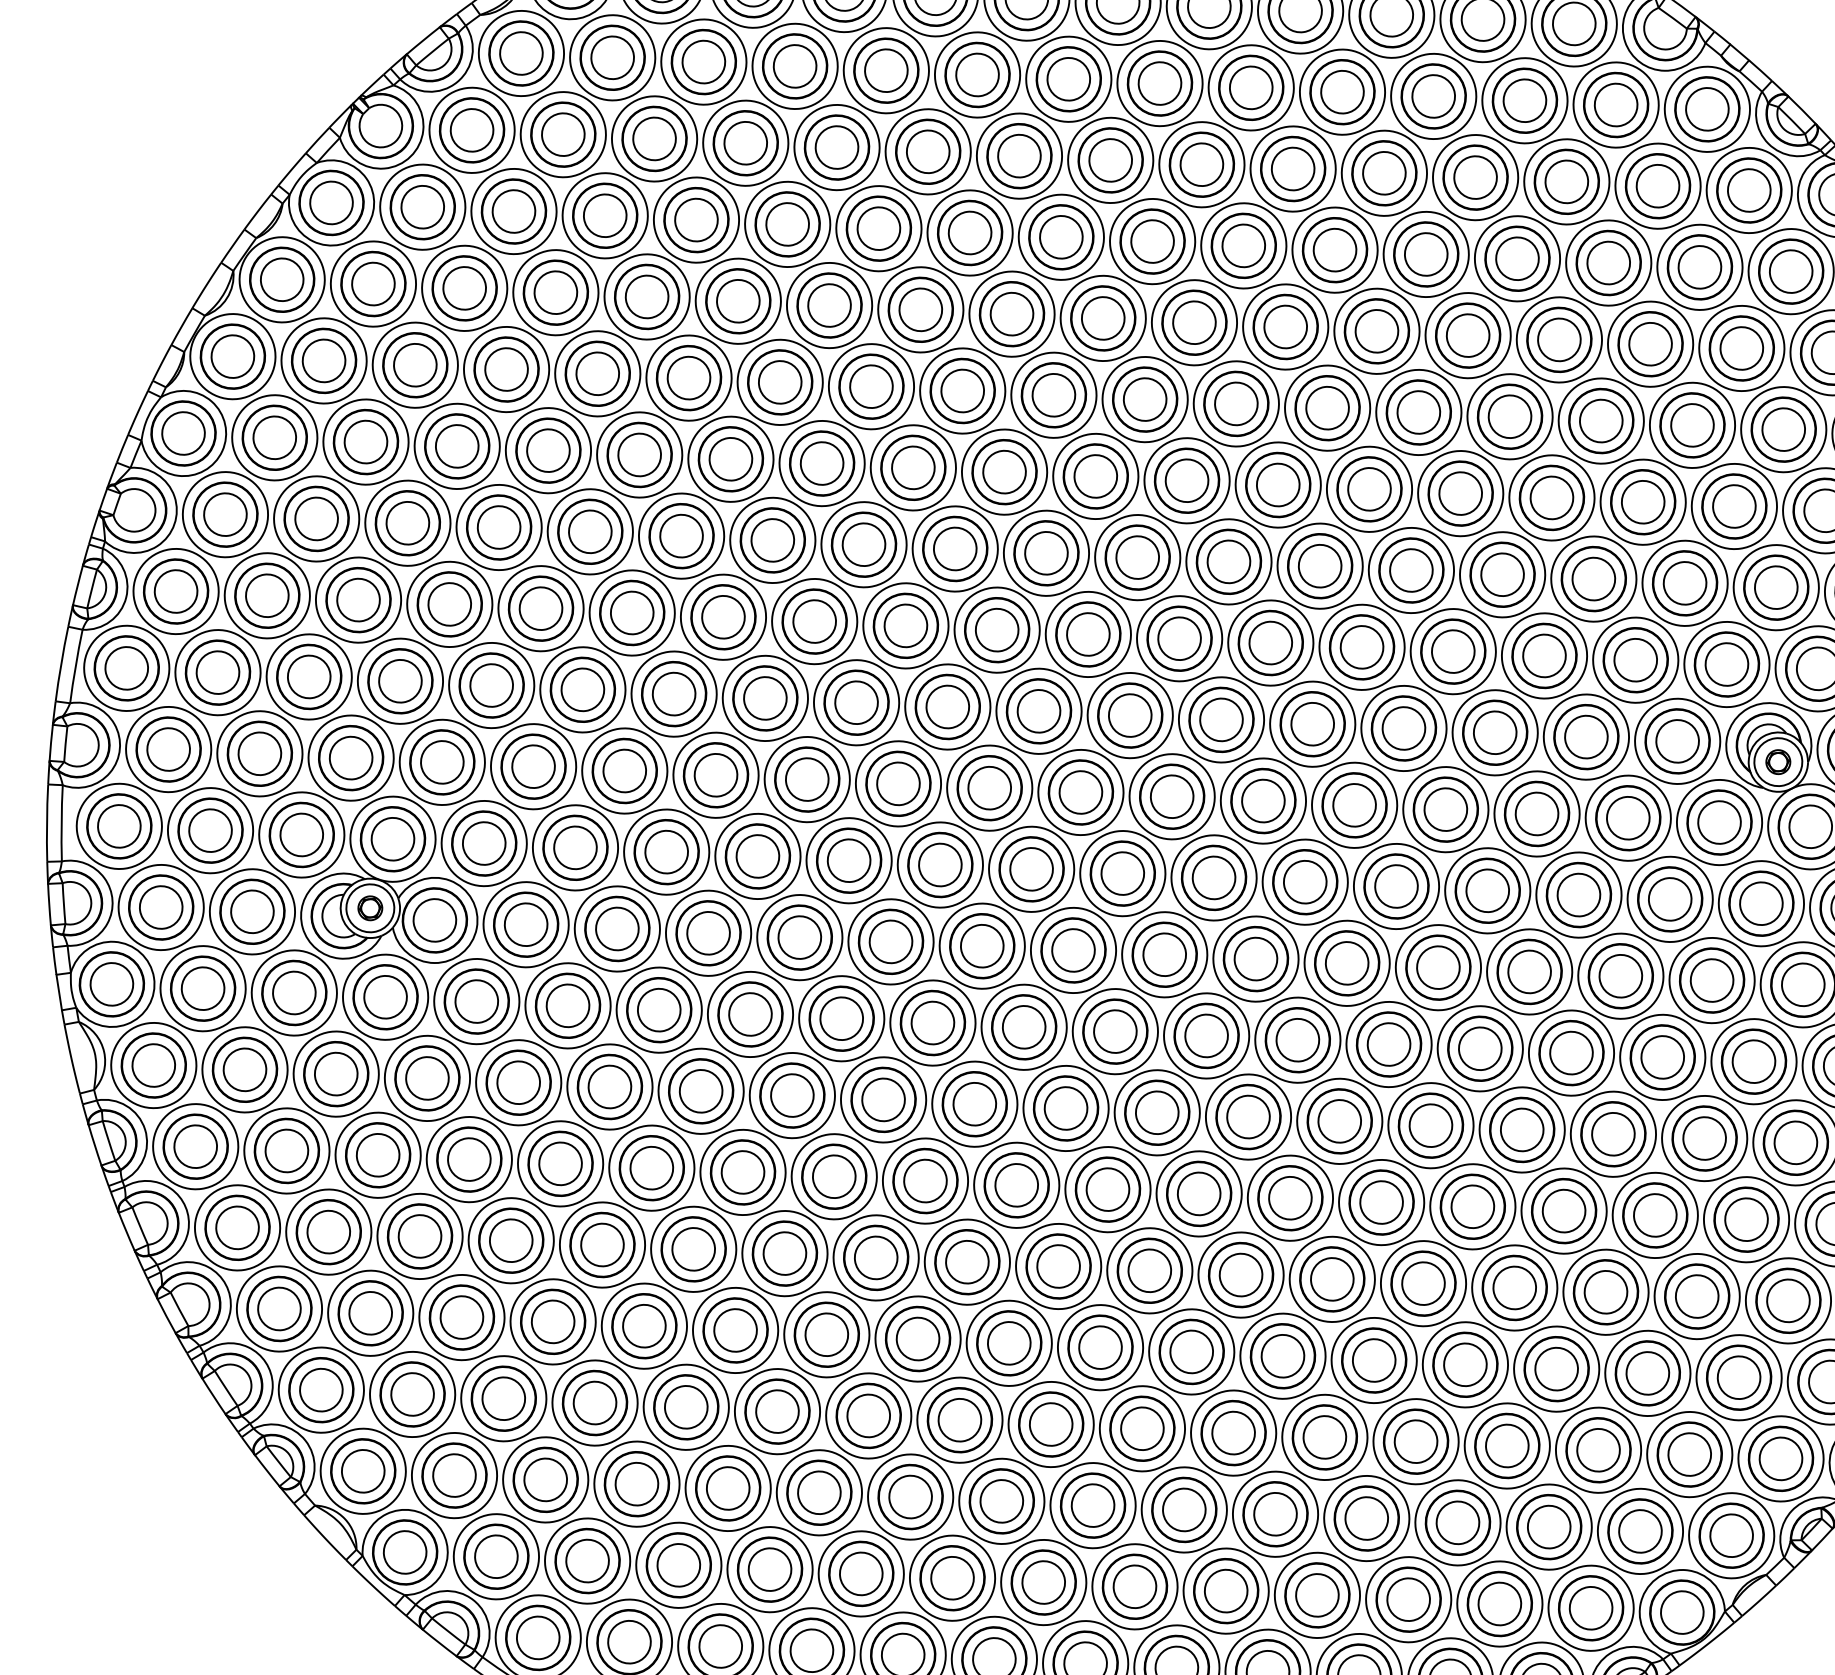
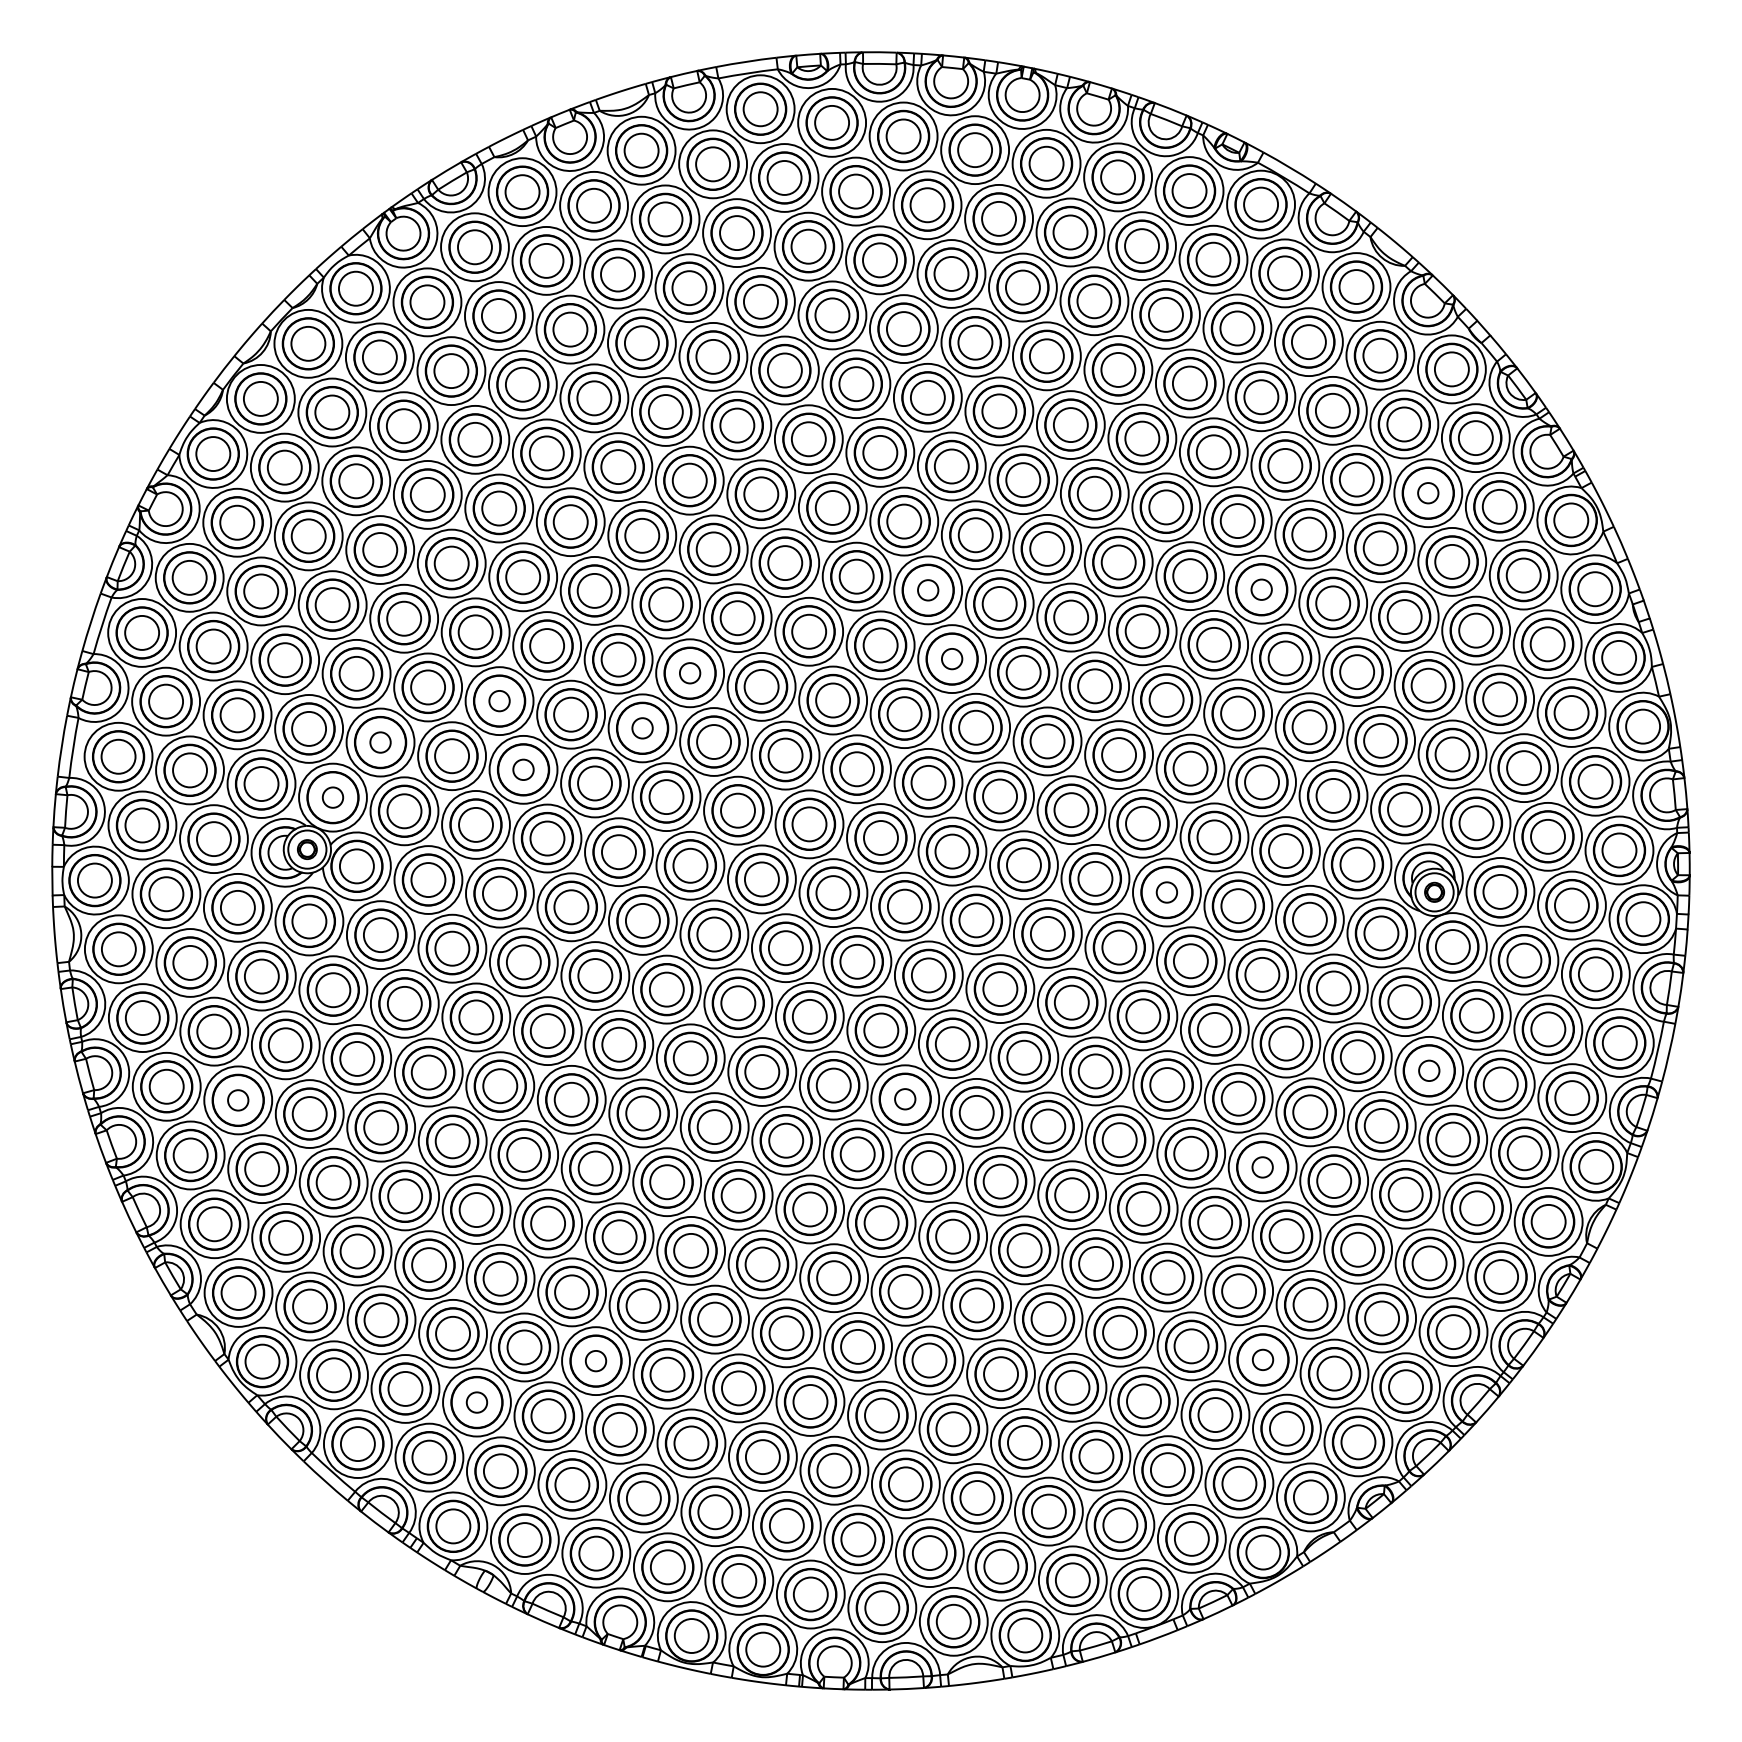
circle: (1700, 267) -> (1428, 493), size x0.6
circle: (1509, 416) -> (1261, 589), size x0.6
circle: (1096, 476) -> (928, 590), size x0.6
circle: (1138, 558) -> (952, 659), size x0.6
circle: (815, 621) -> (690, 673), size x0.6
circle: (582, 690) -> (499, 701), size x0.6
circle: (765, 698) -> (642, 728), size x0.6
circle: (442, 762) -> (380, 742), size x0.6
circle: (624, 770) -> (523, 769), size x0.6
circle: (1445, 809) -> (1166, 892), size x0.6
circle: (392, 839) -> (332, 797), size x0.6
circle: (1803, 984) -> (1429, 1070), size x0.6
circle: (1157, 1113) -> (905, 1099), size x0.6
circle: (1613, 1134) -> (1262, 1167), size x0.6
circle: (329, 1232) -> (238, 1100), size x0.6
circle: (1648, 1372) -> (1263, 1359), size x0.6
circle: (820, 1493) -> (596, 1361), size x0.6
circle: (678, 1565) -> (476, 1402), size x0.6

